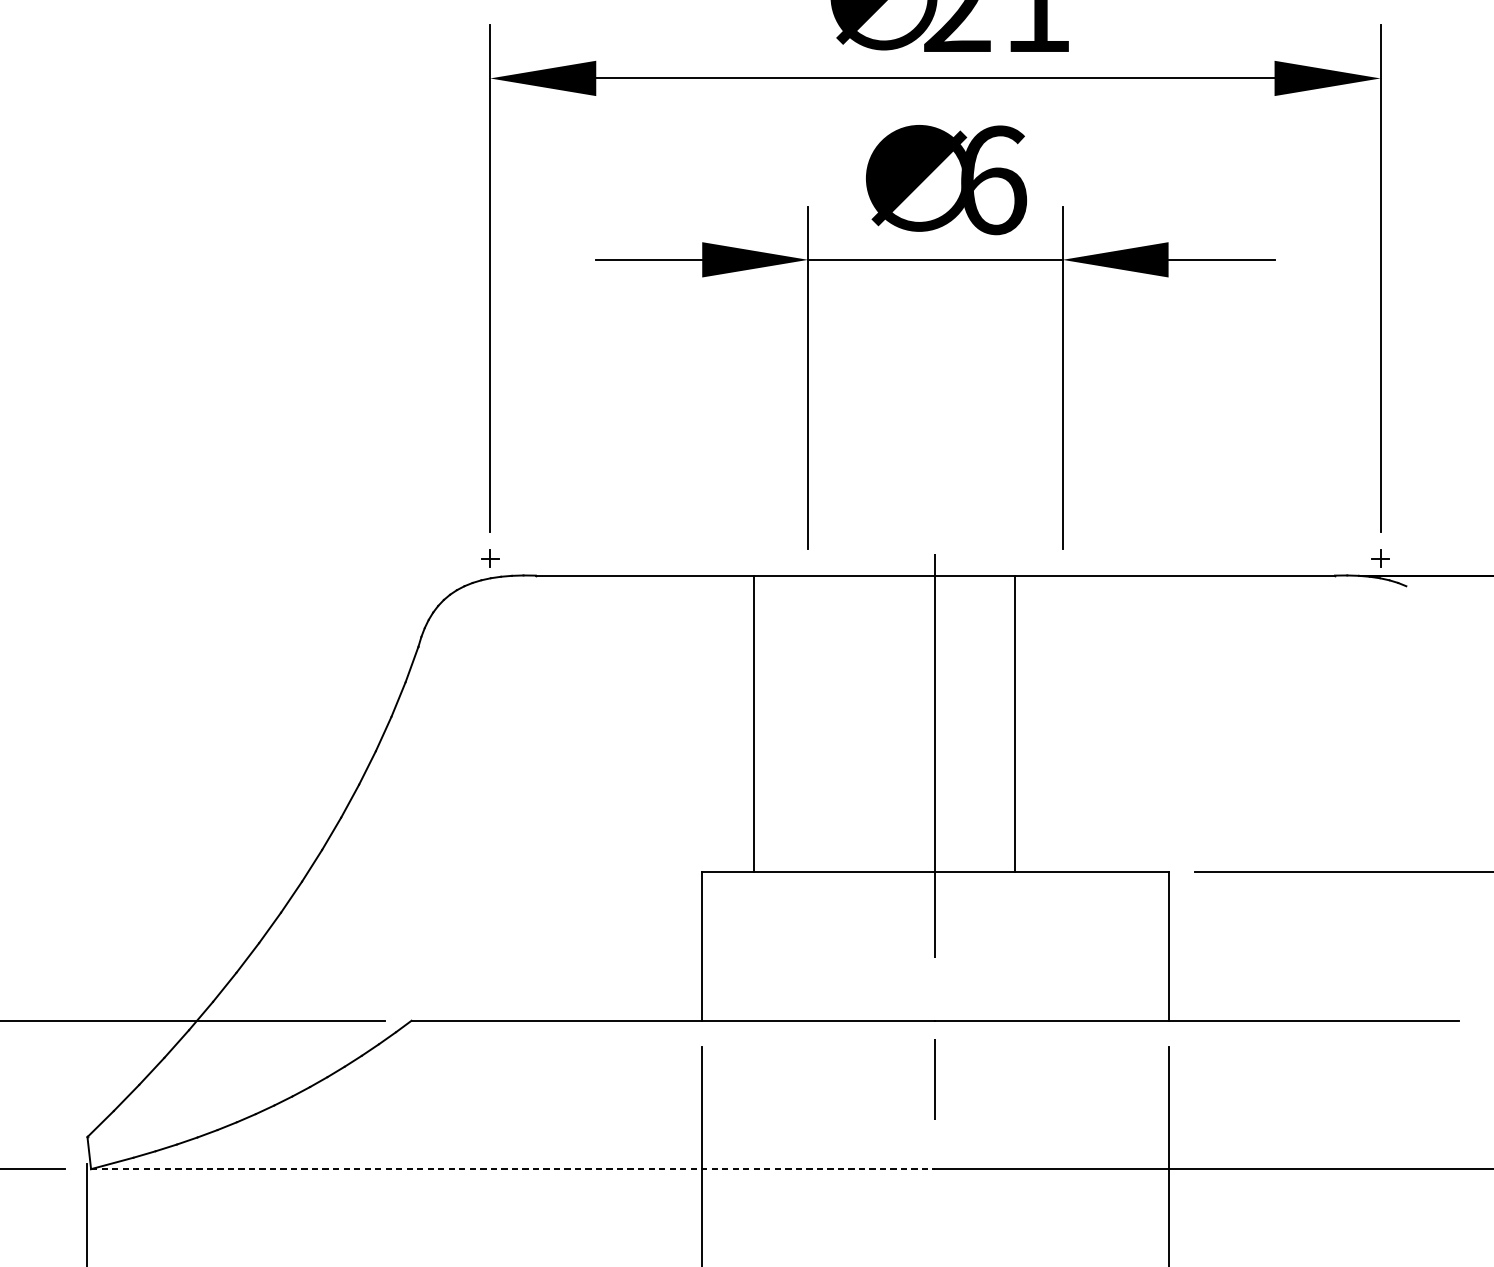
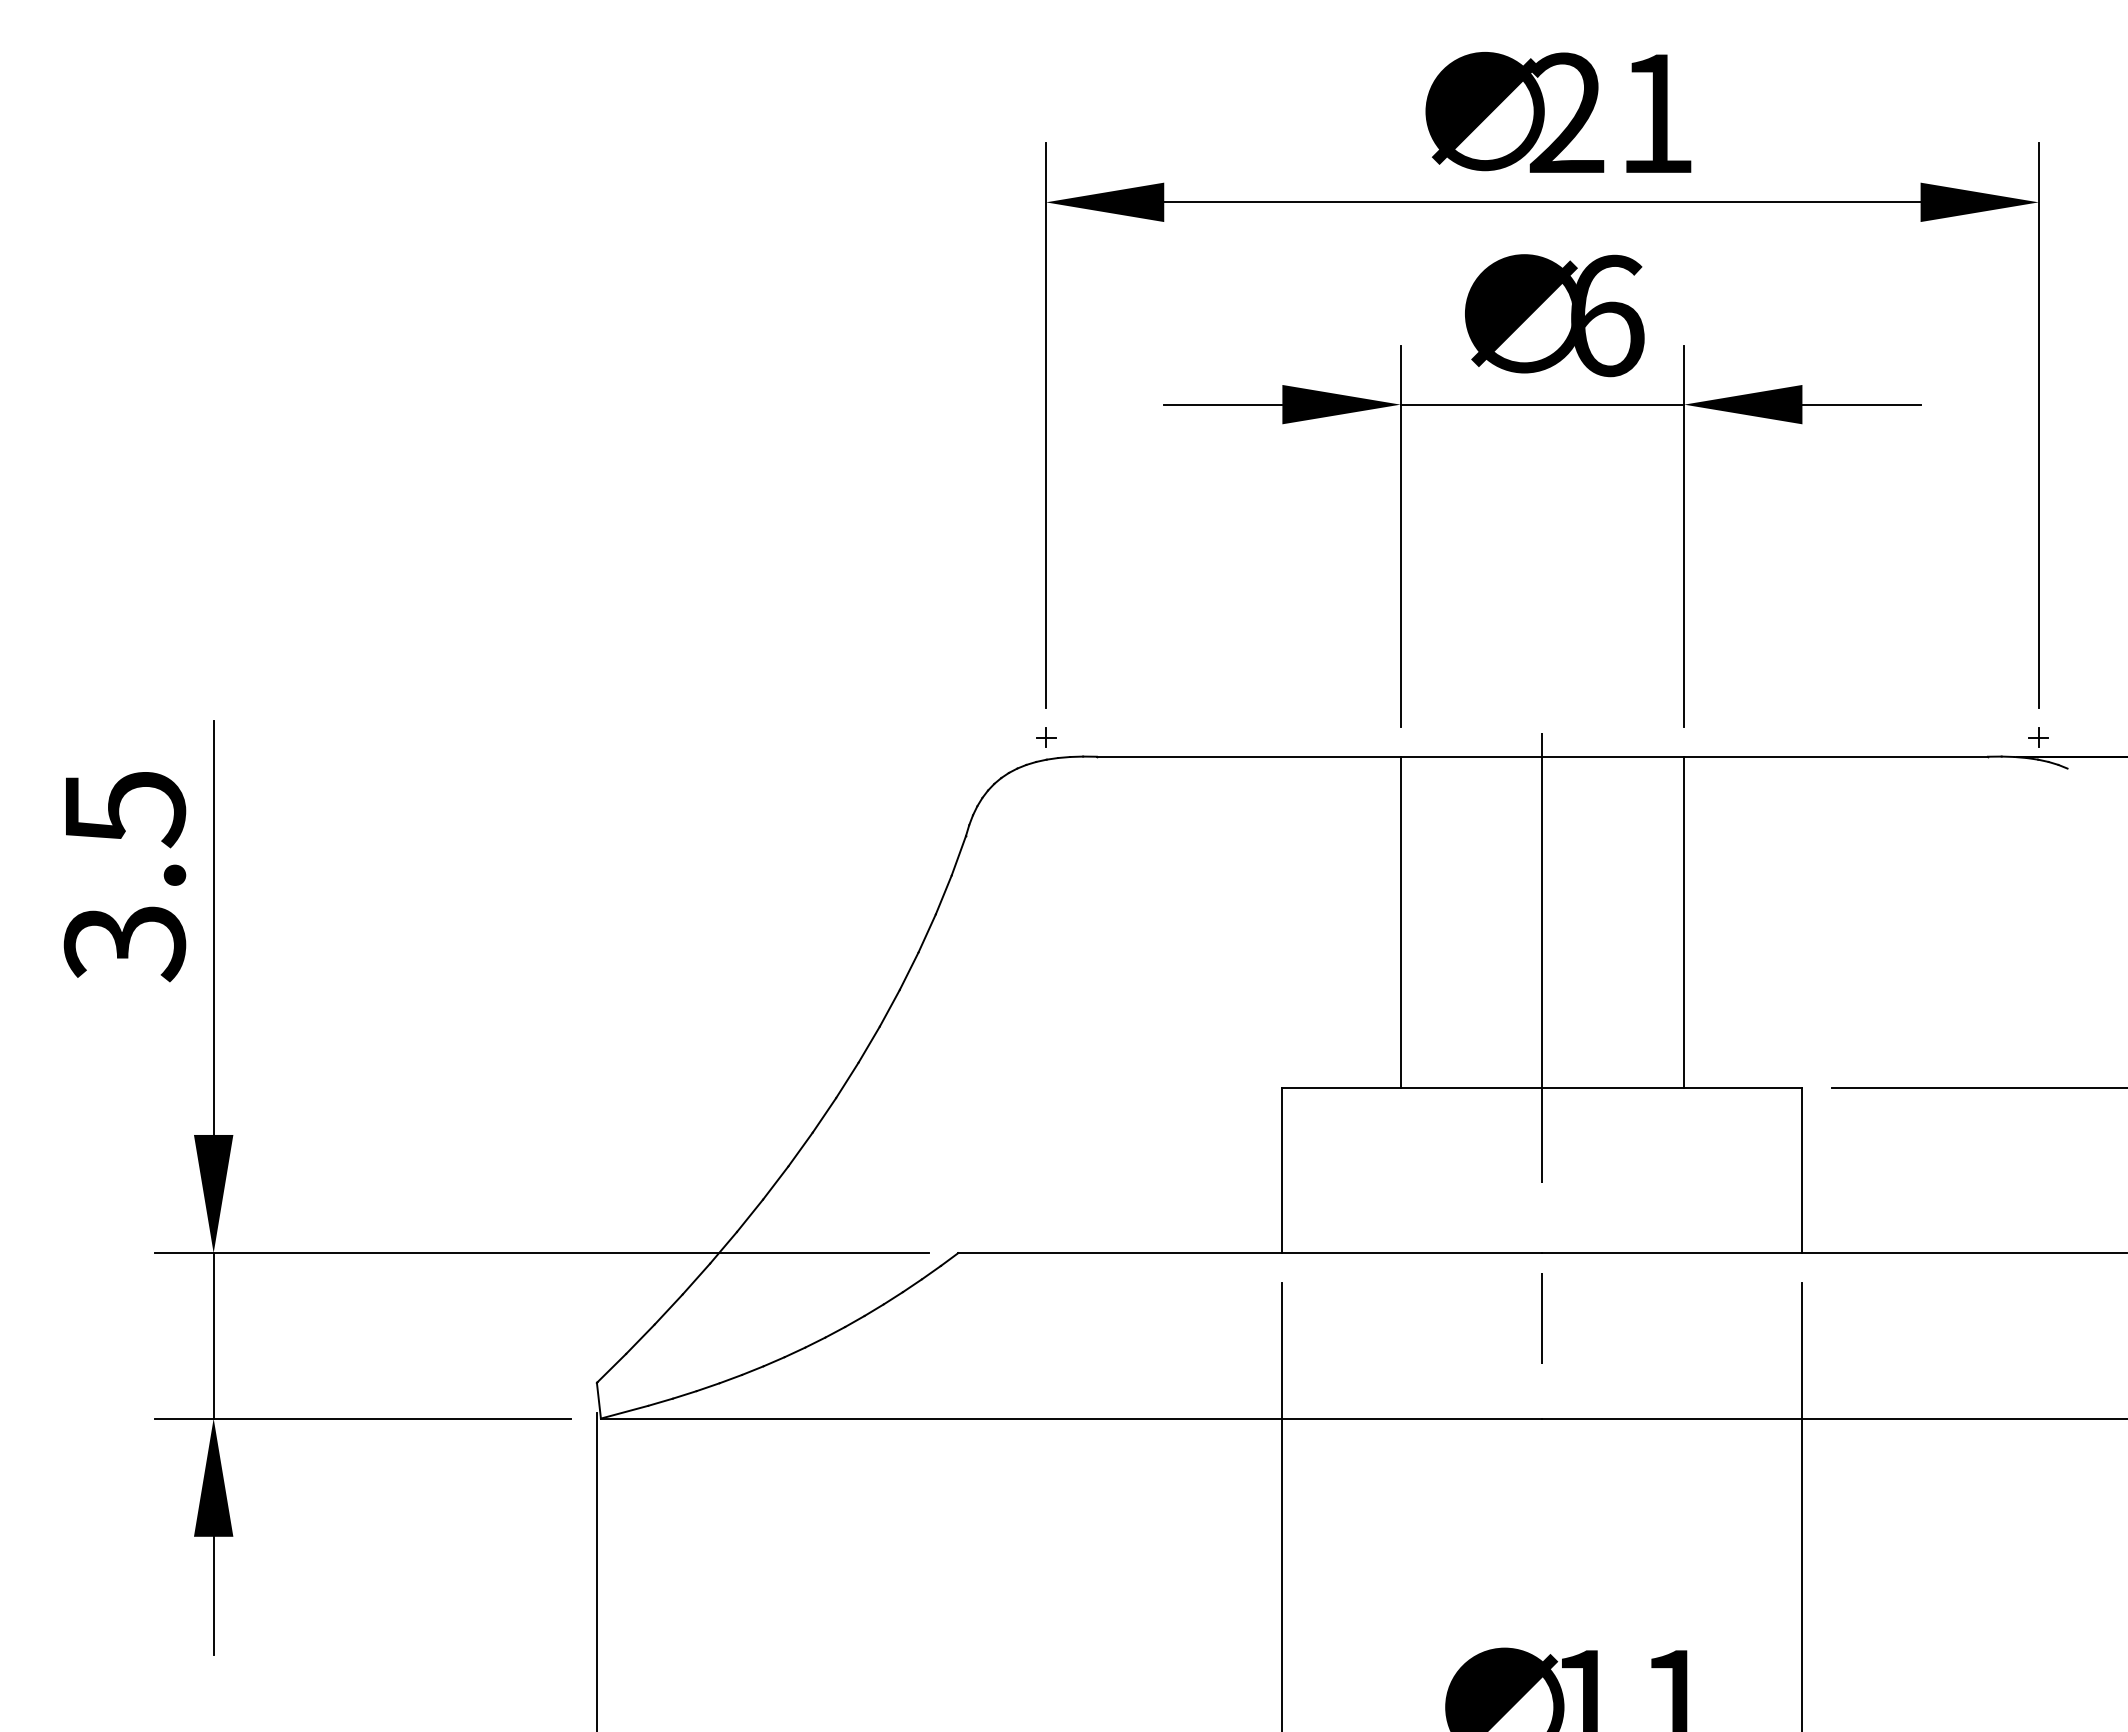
line: (753, 723) -> (1400, 921), moved
line: (1015, 723) -> (1684, 921), moved
line: (513, 1169) -> (1071, 1418), dashed -> solid

